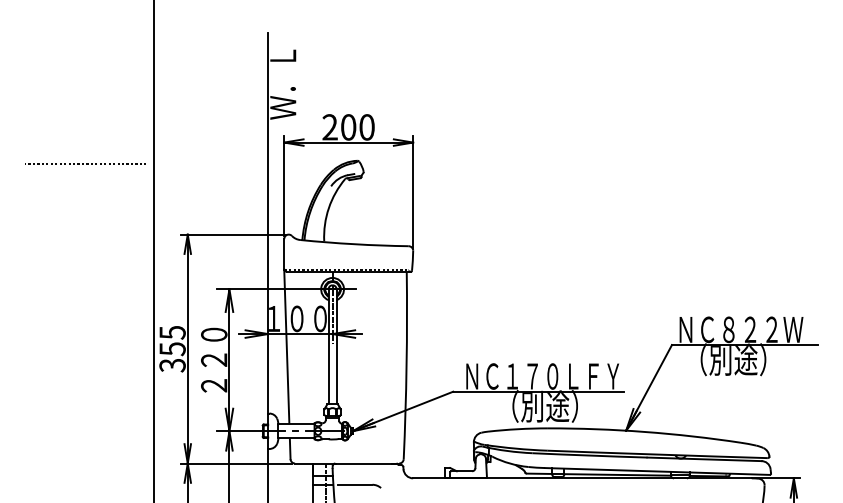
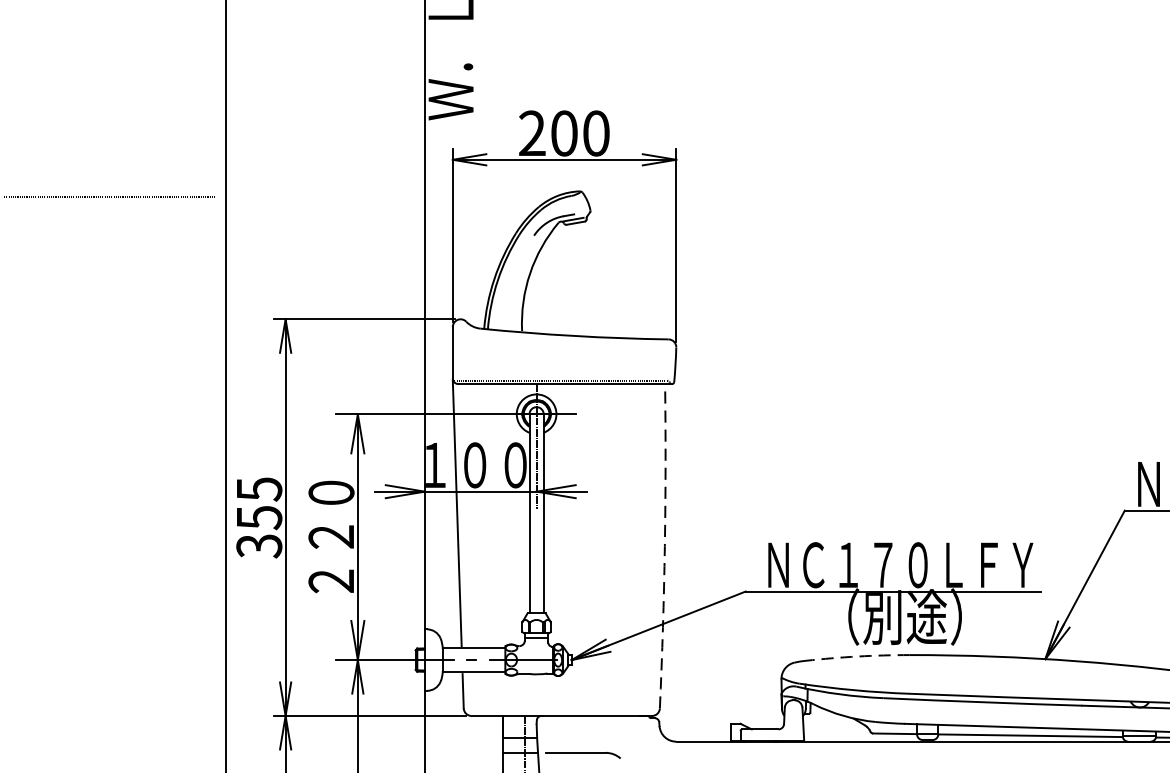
arc: (406, 365) -> (664, 546), solid -> dashed
arc: (517, 429) -> (857, 657), solid -> dashed

